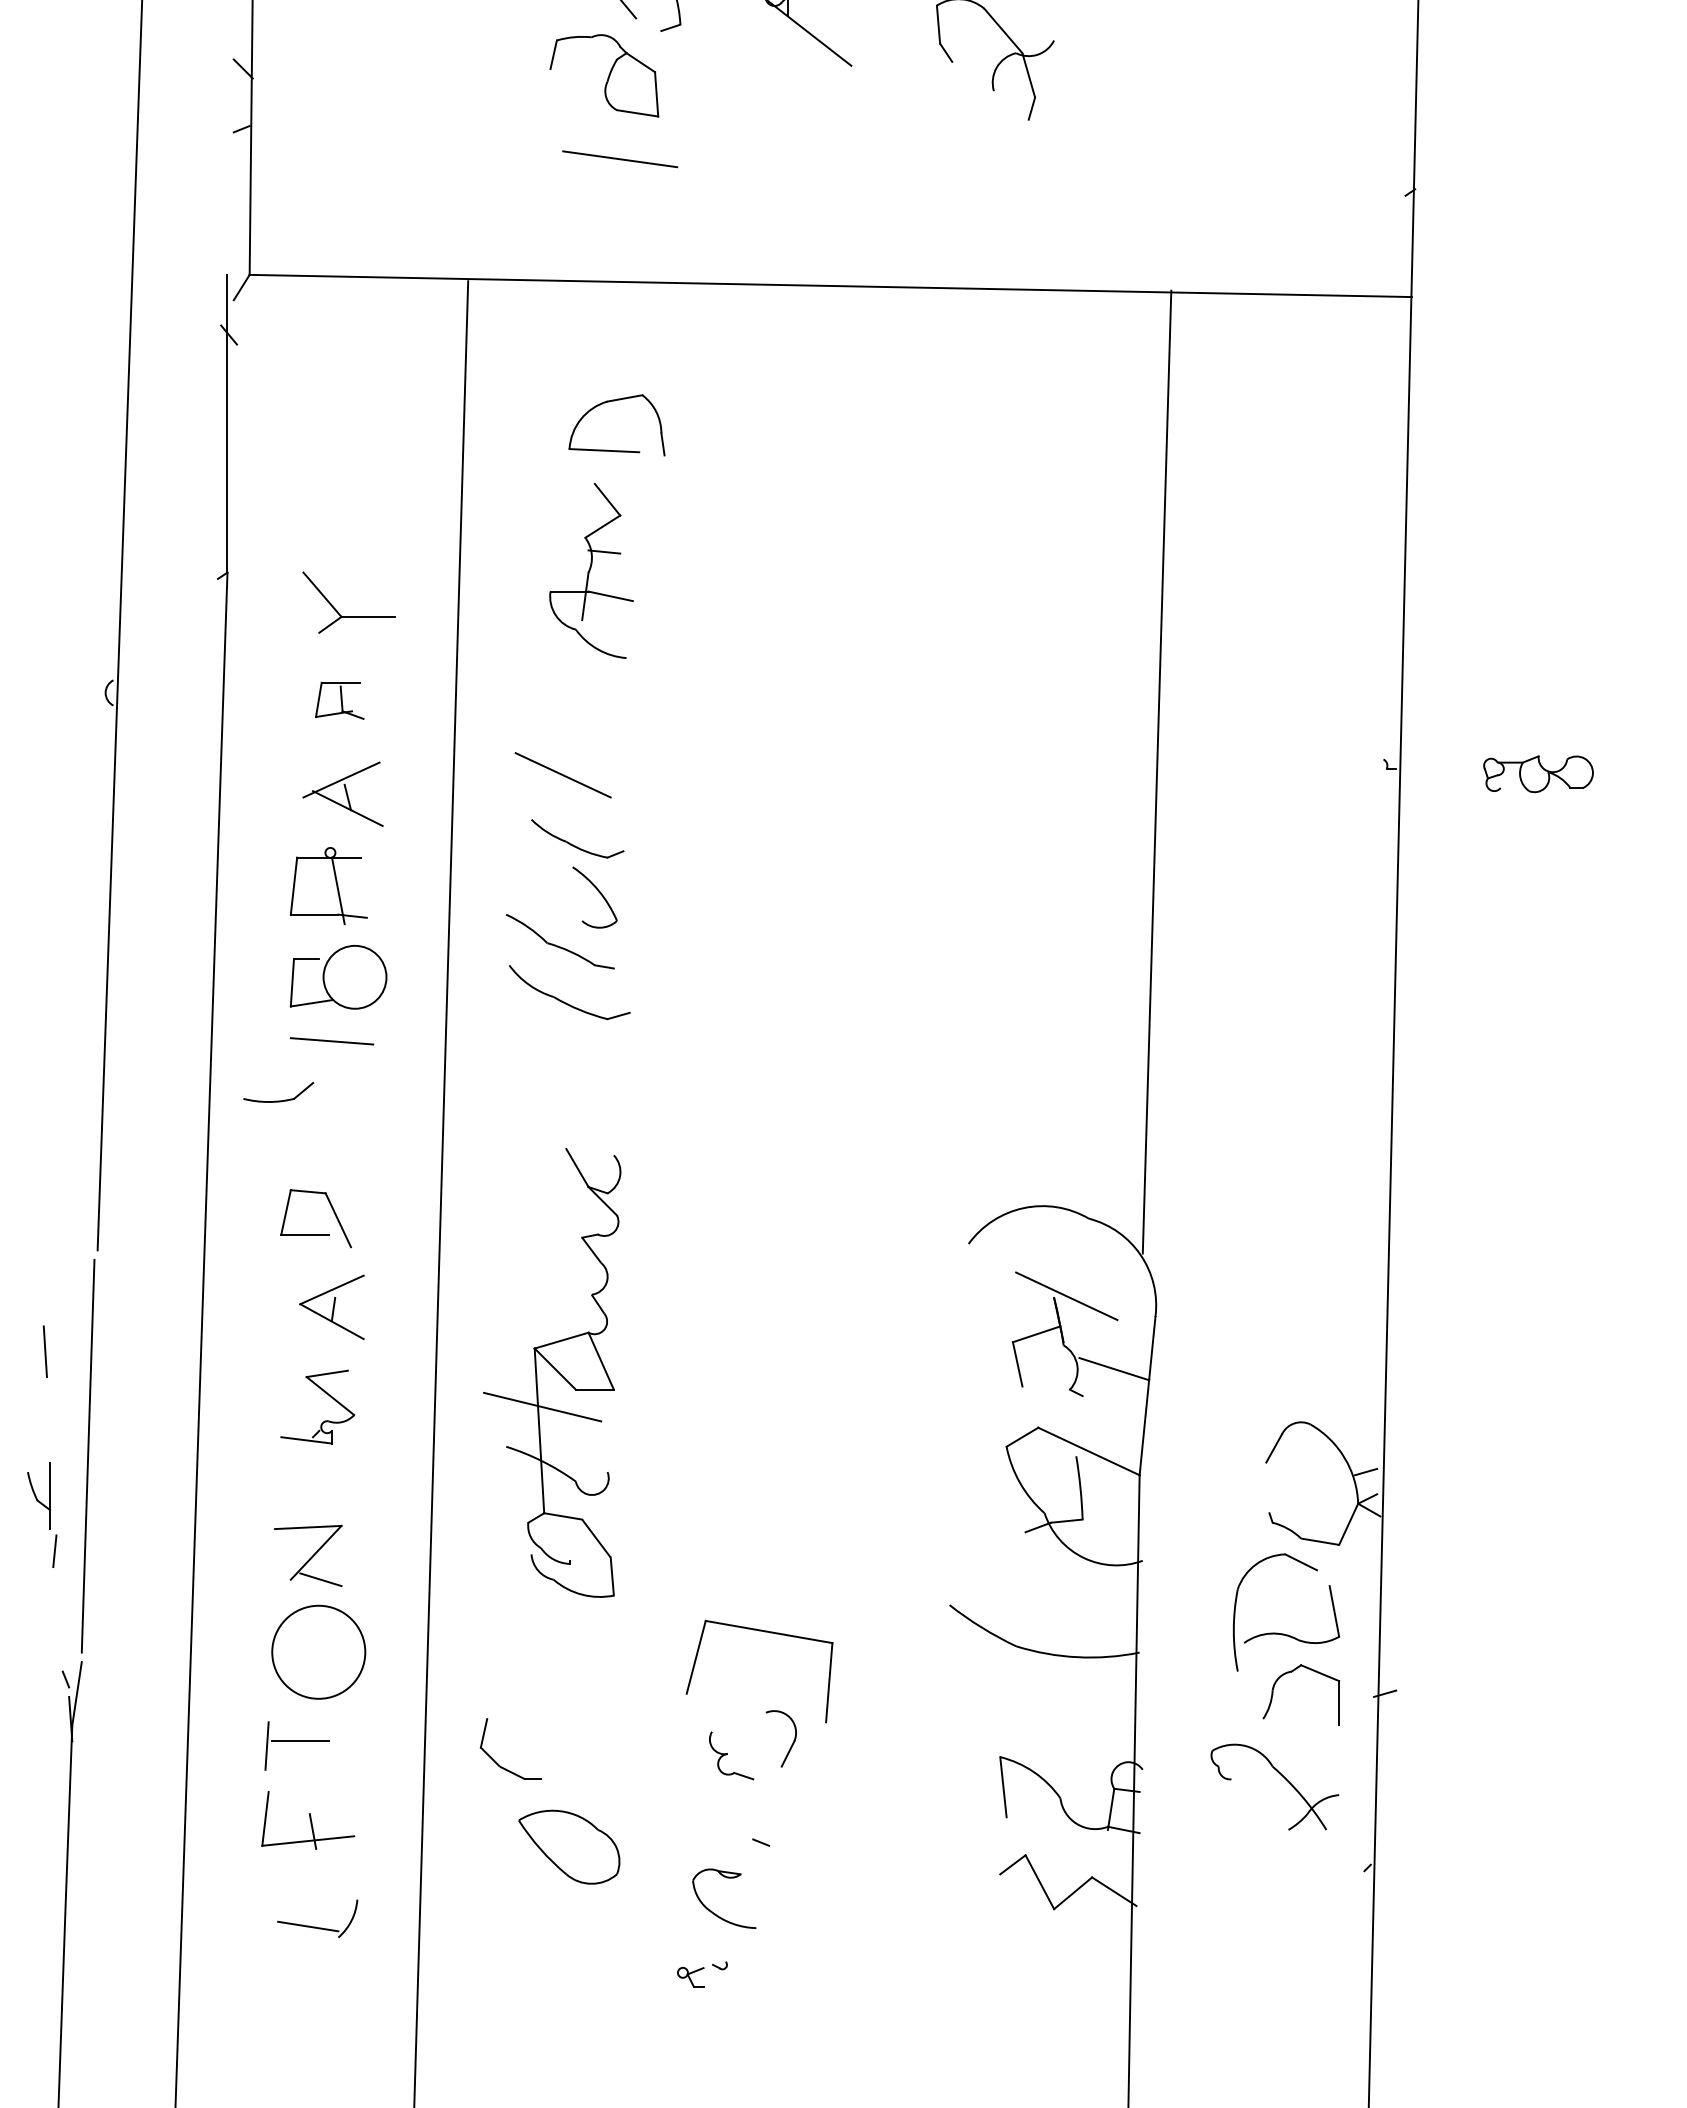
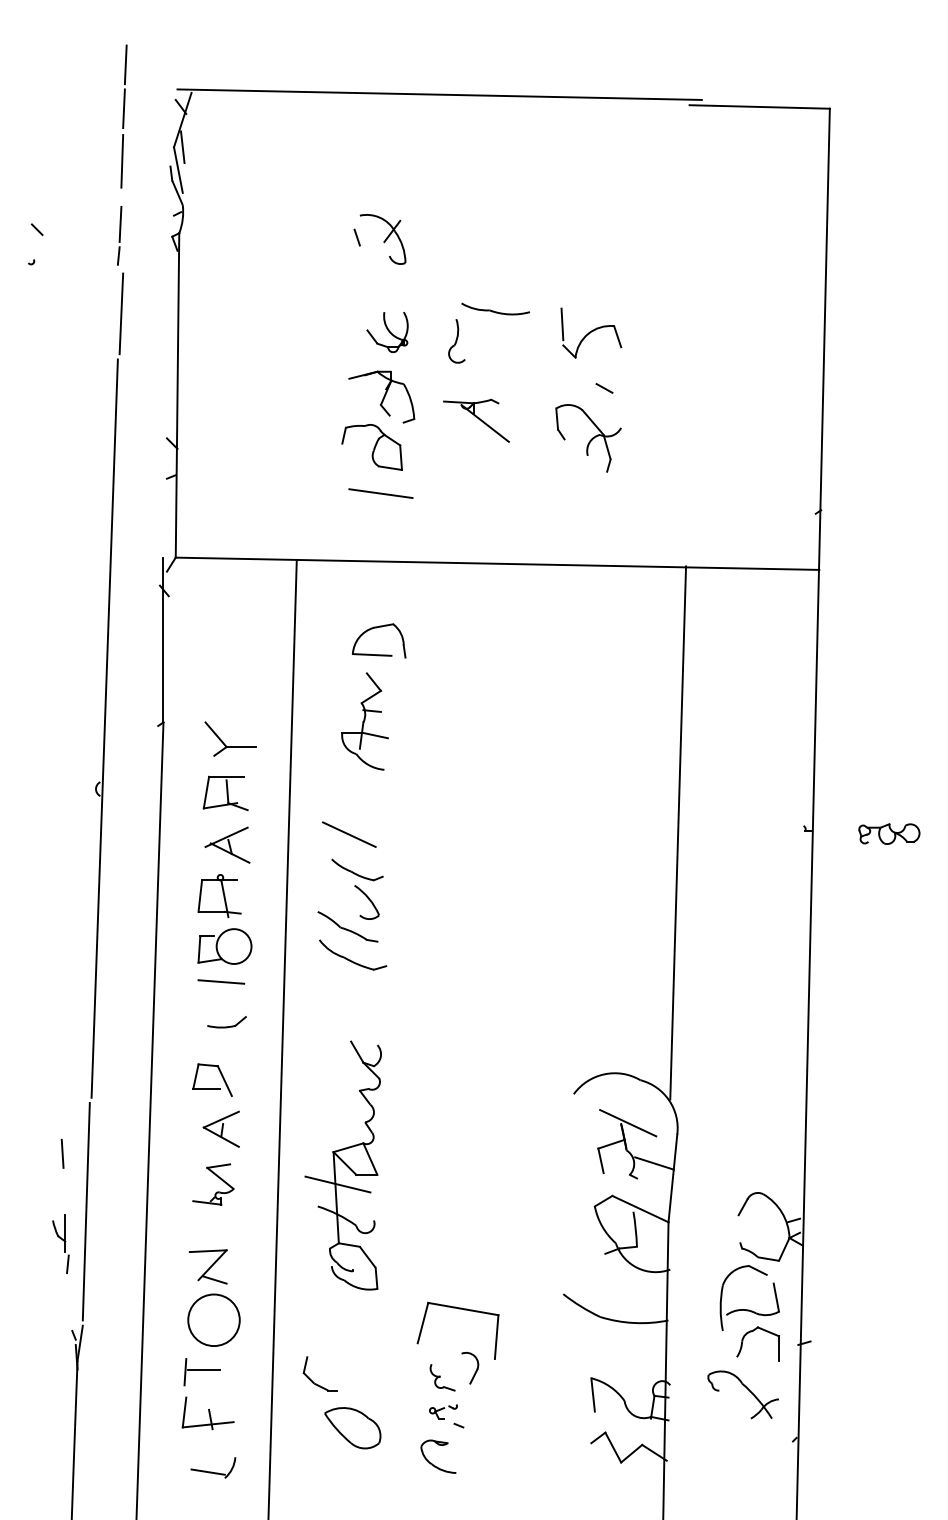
part: (339, 700) -> (225, 793), size x1.67
part: (278, 1092) -> (226, 1022), moved
part: (702, 1974) -> (443, 1411), moved

